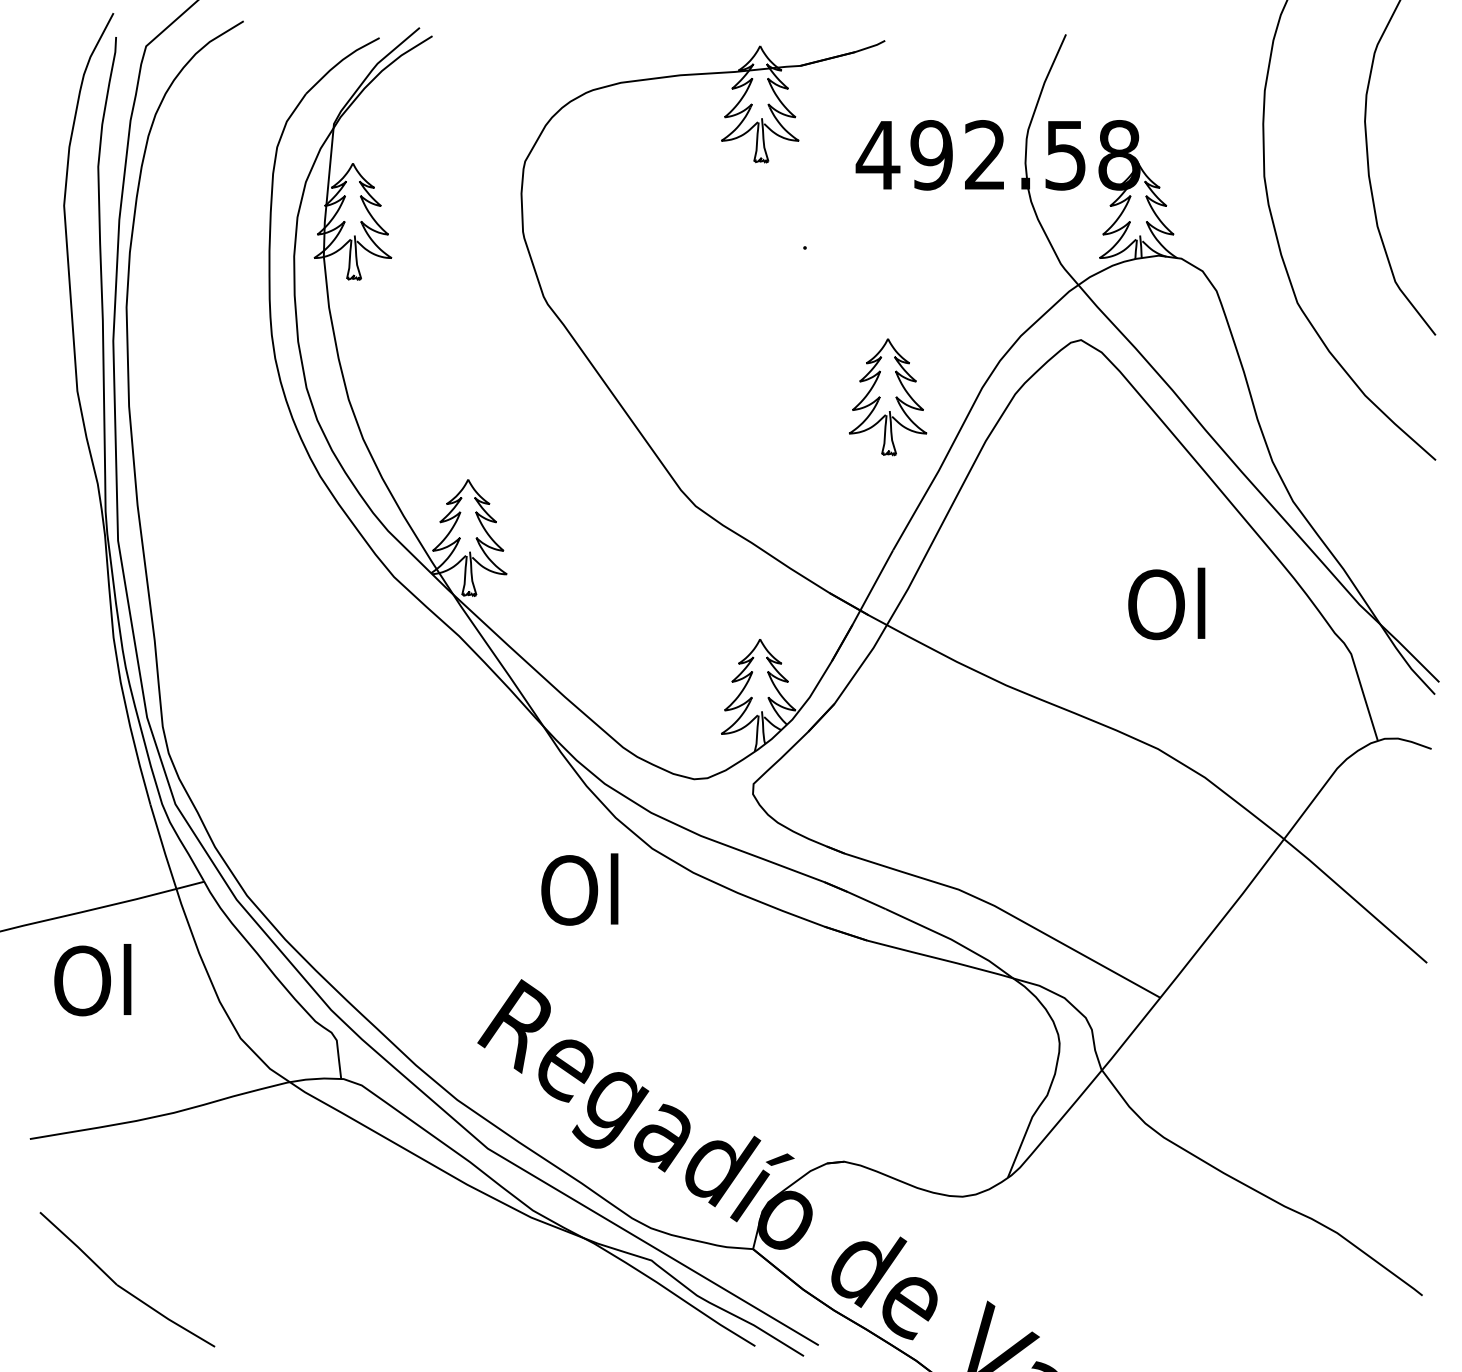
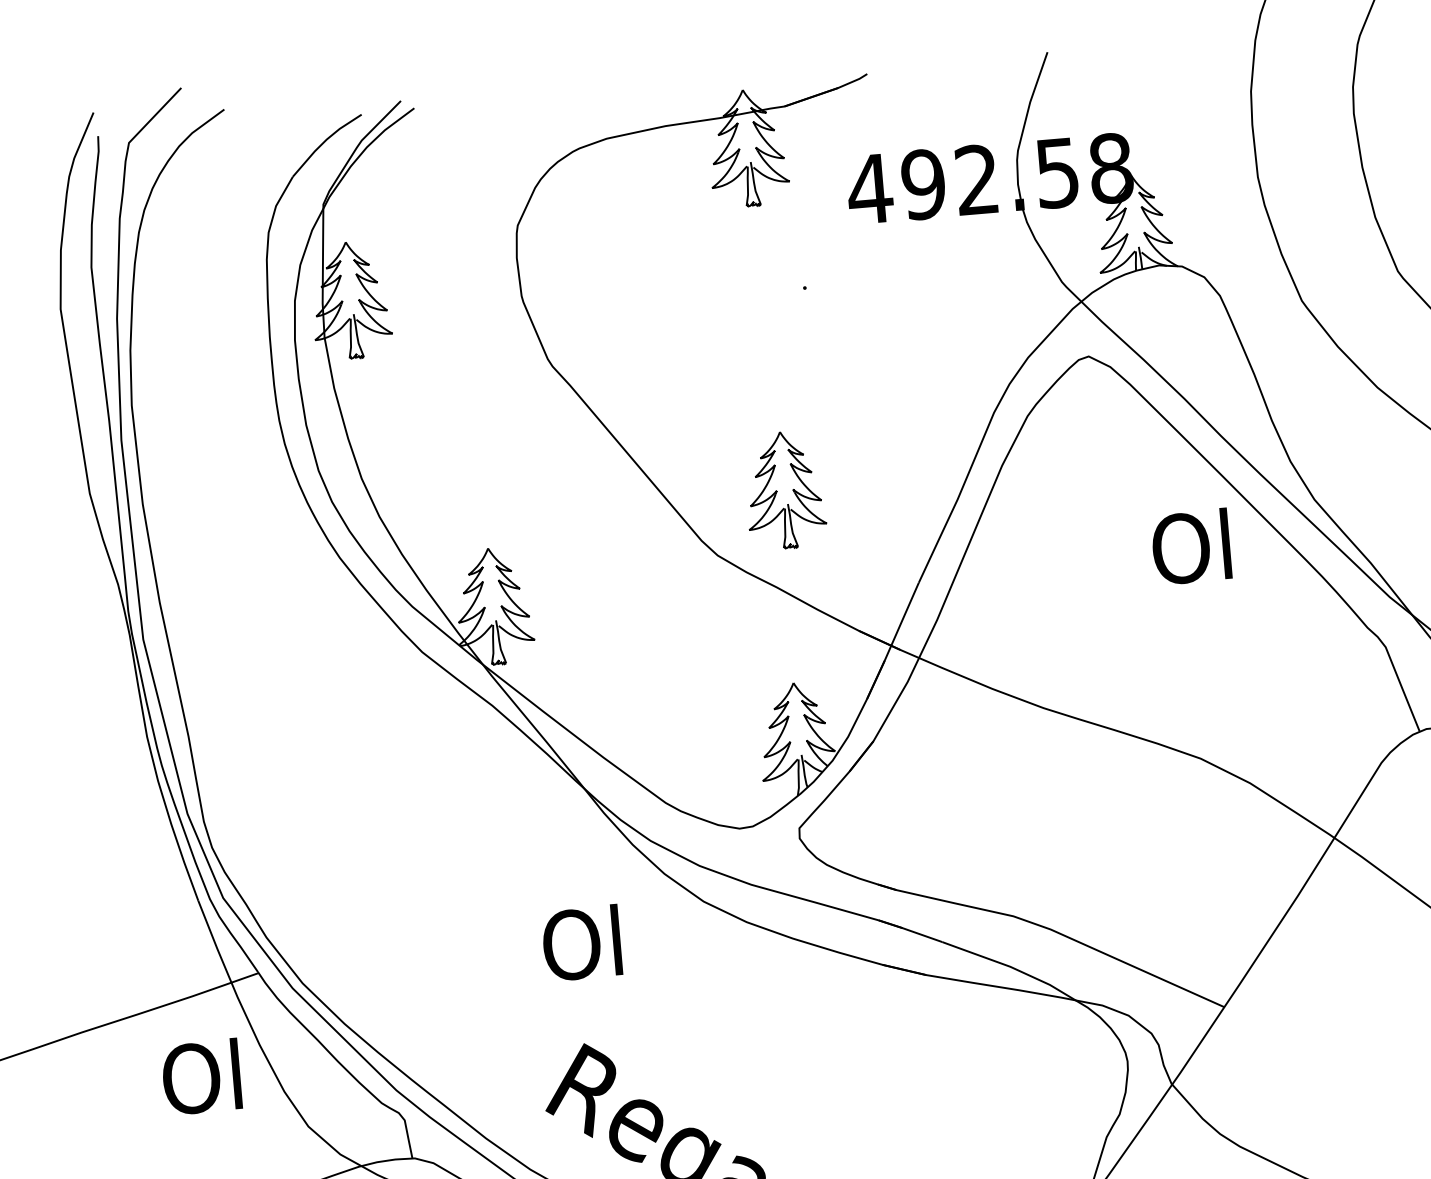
part: (888, 397) -> (785, 490), moved
text: (1166, 603) -> (1191, 546), moved
text: (579, 889) -> (581, 943), moved
text: (92, 980) -> (201, 1077), moved

